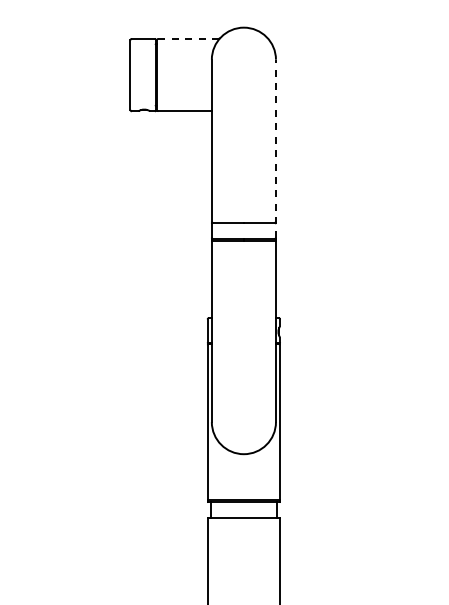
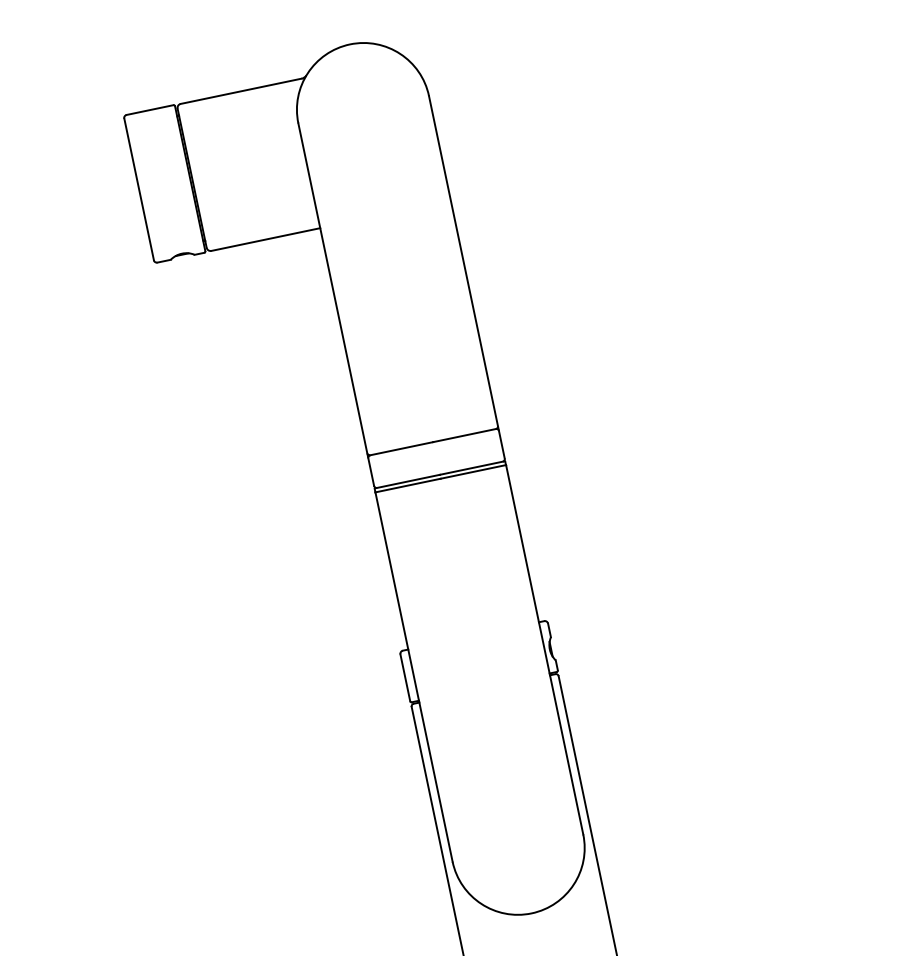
line: (188, 39) -> (242, 92), dashed -> solid
line: (275, 148) -> (465, 277), dashed -> solid

